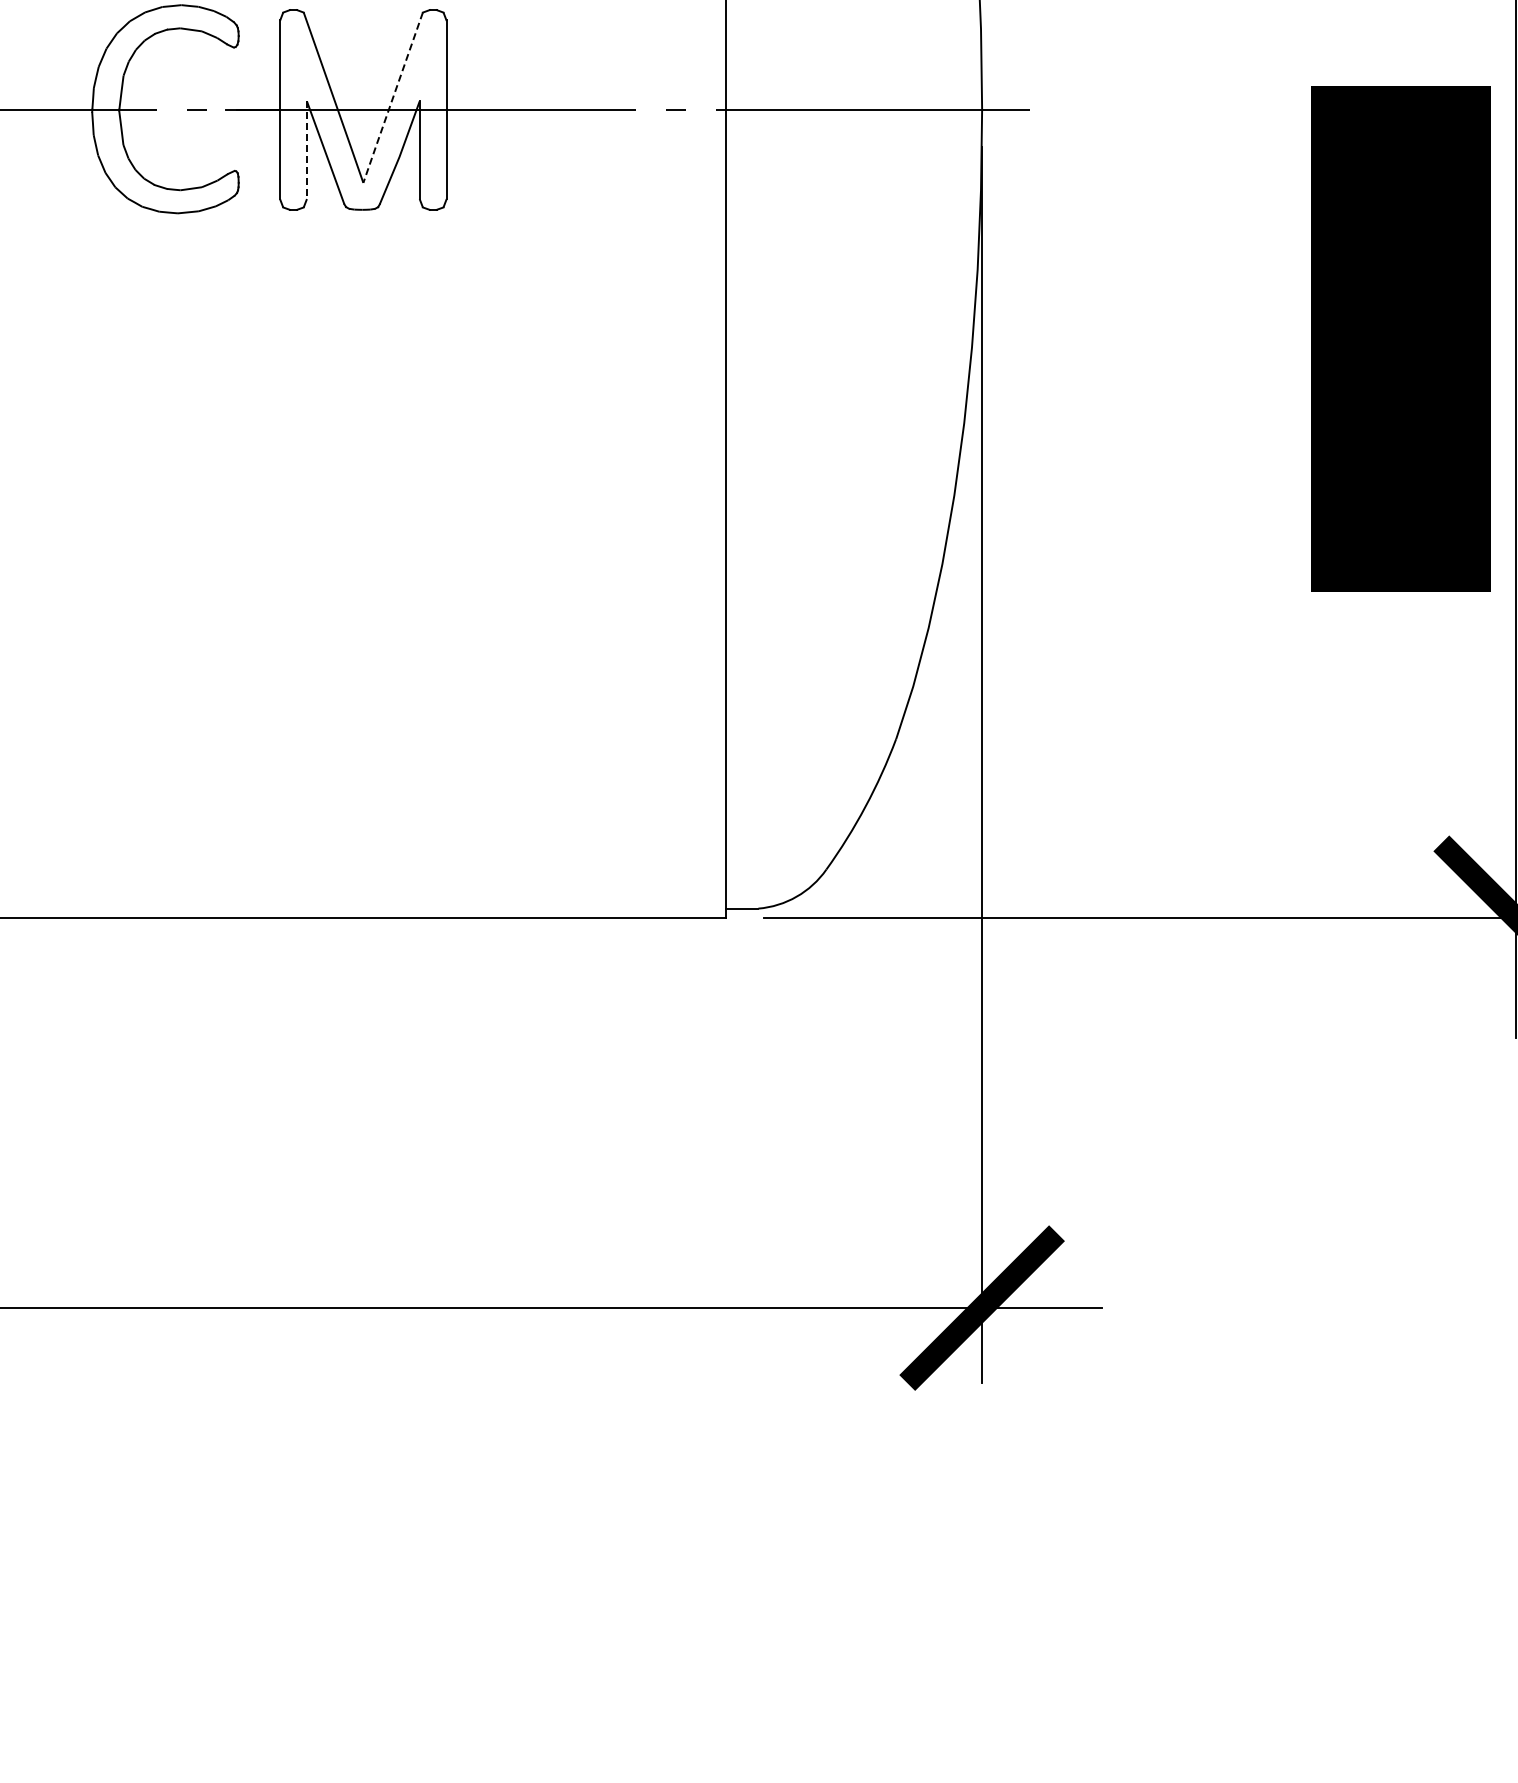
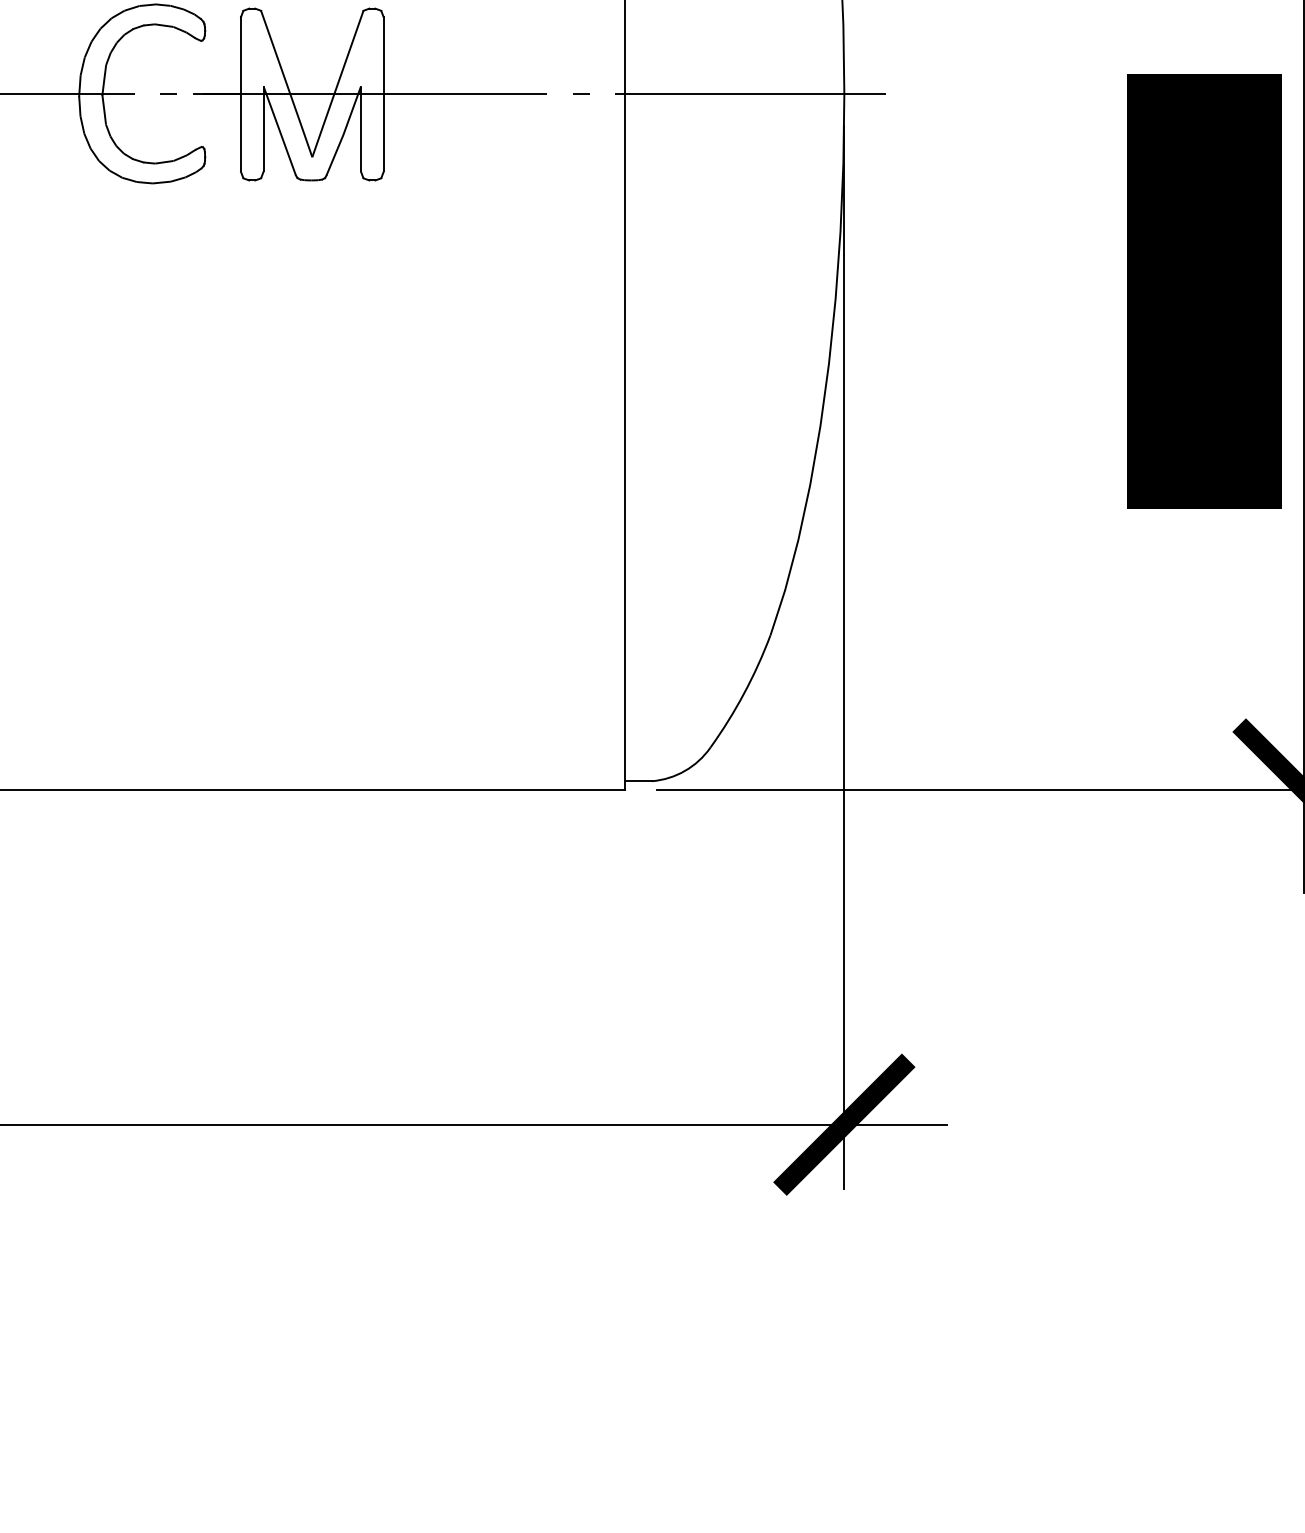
line: (392, 98) -> (337, 84), dashed -> solid
line: (306, 150) -> (263, 129), dashed -> solid

